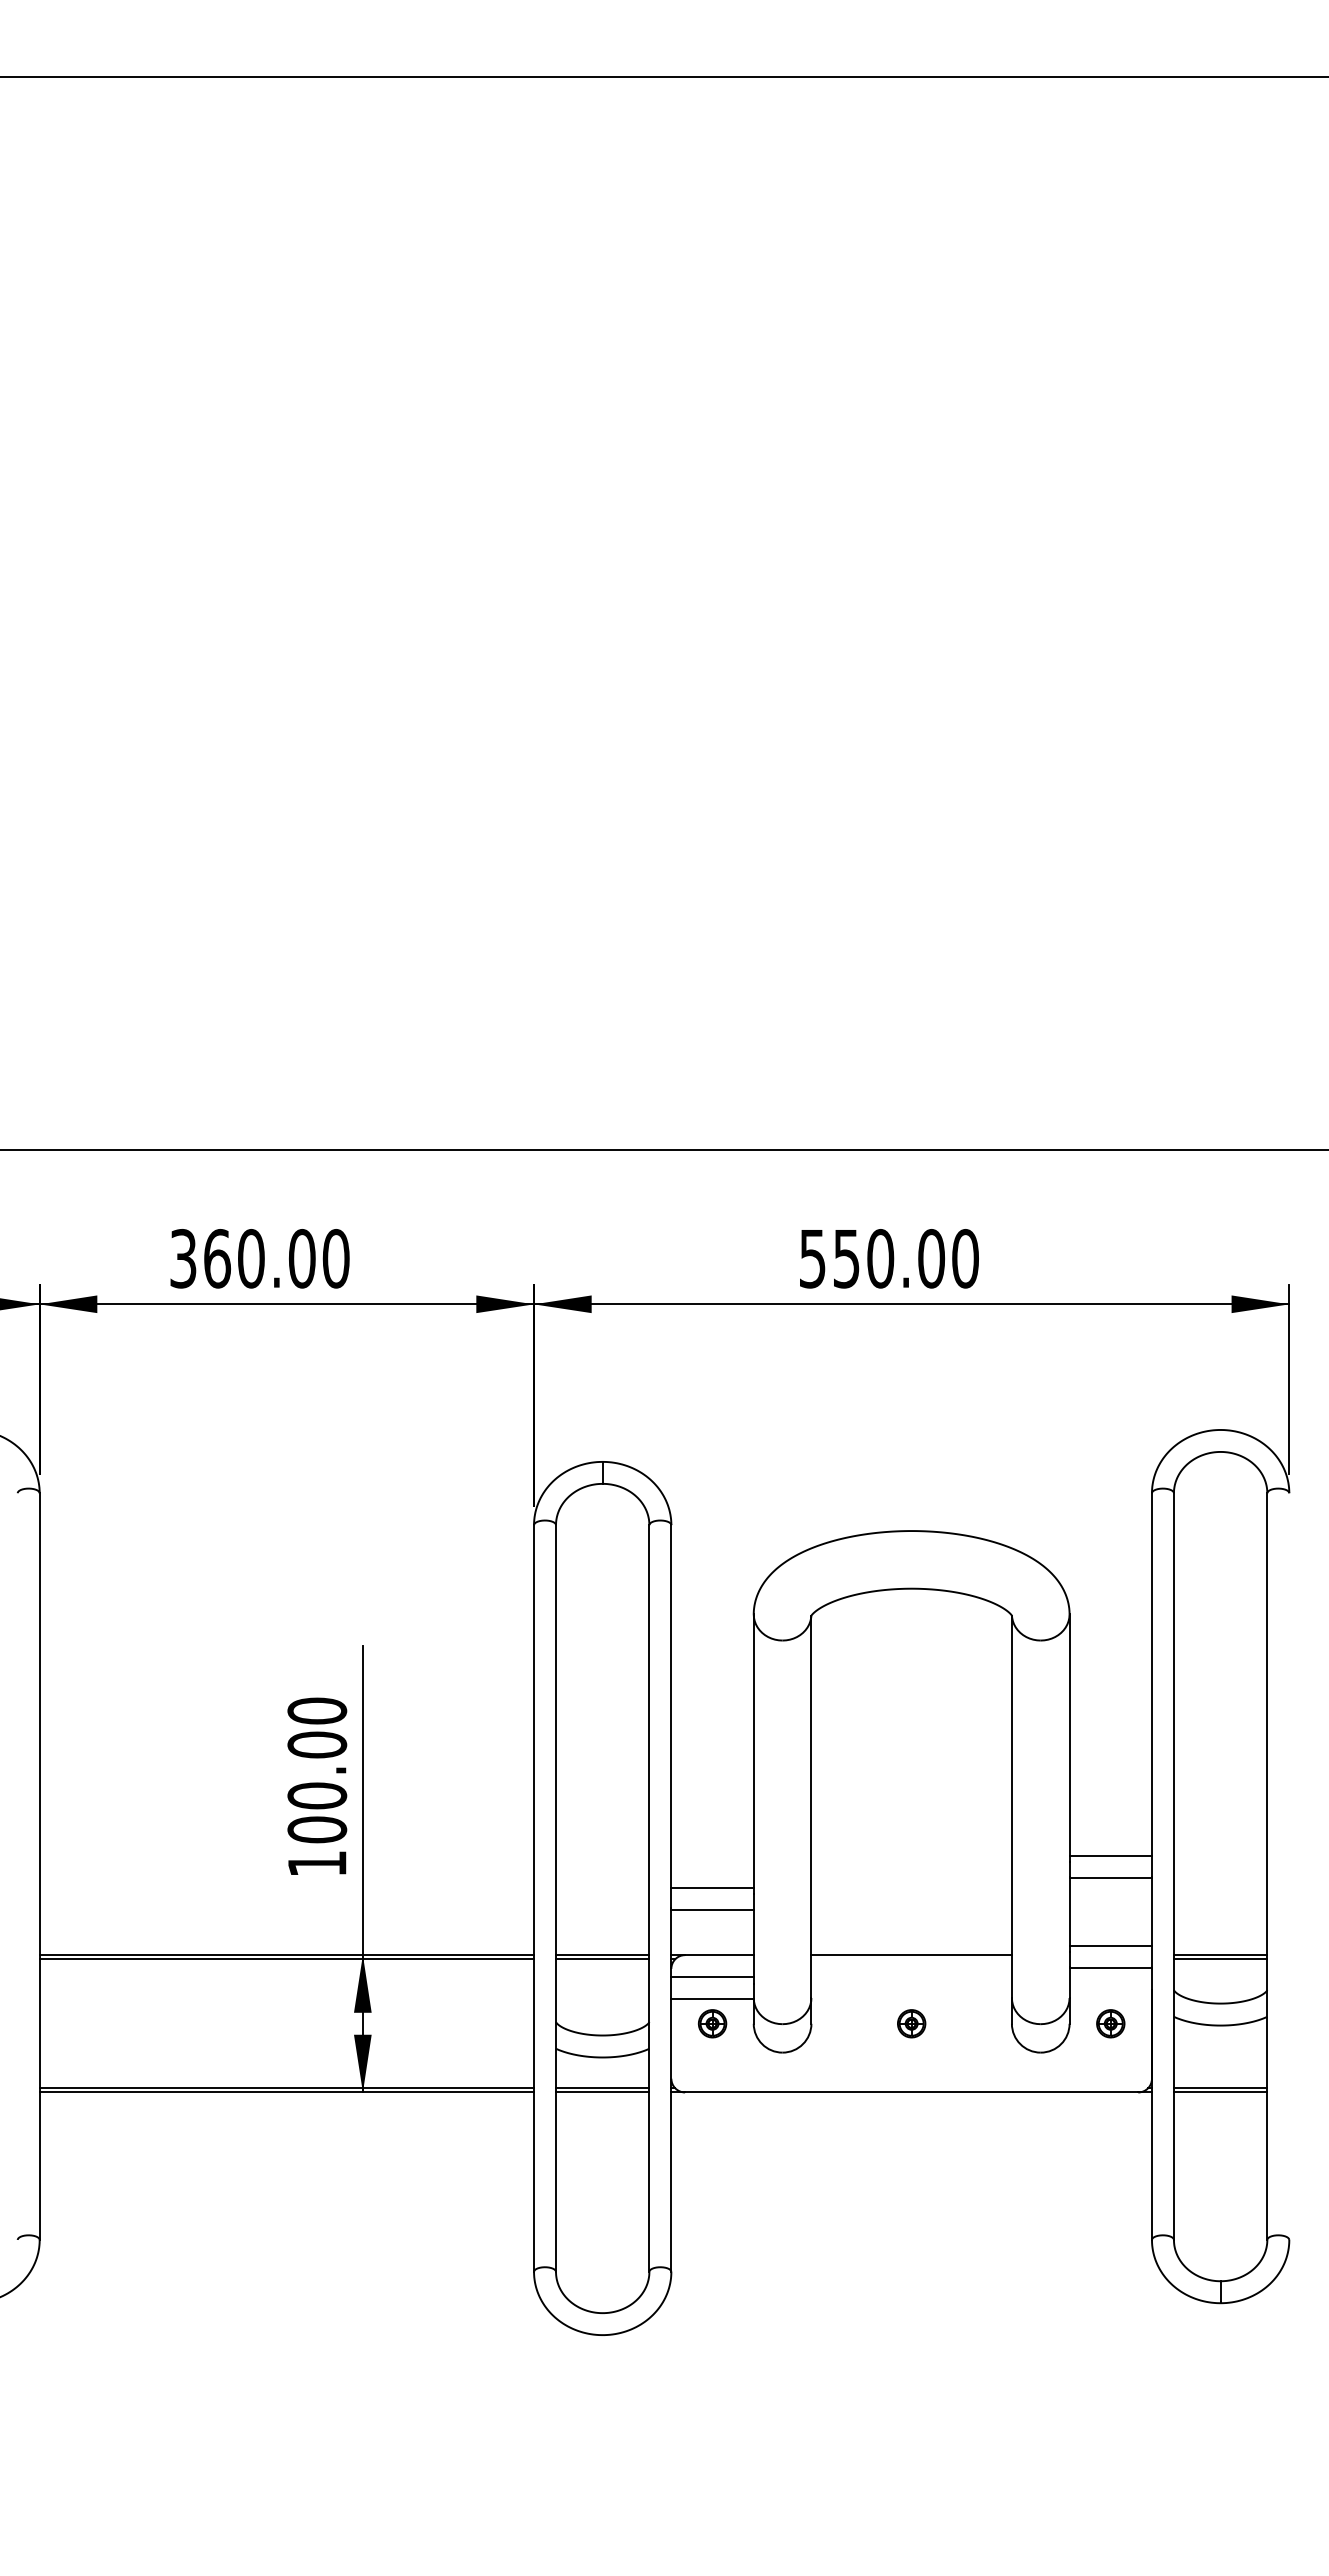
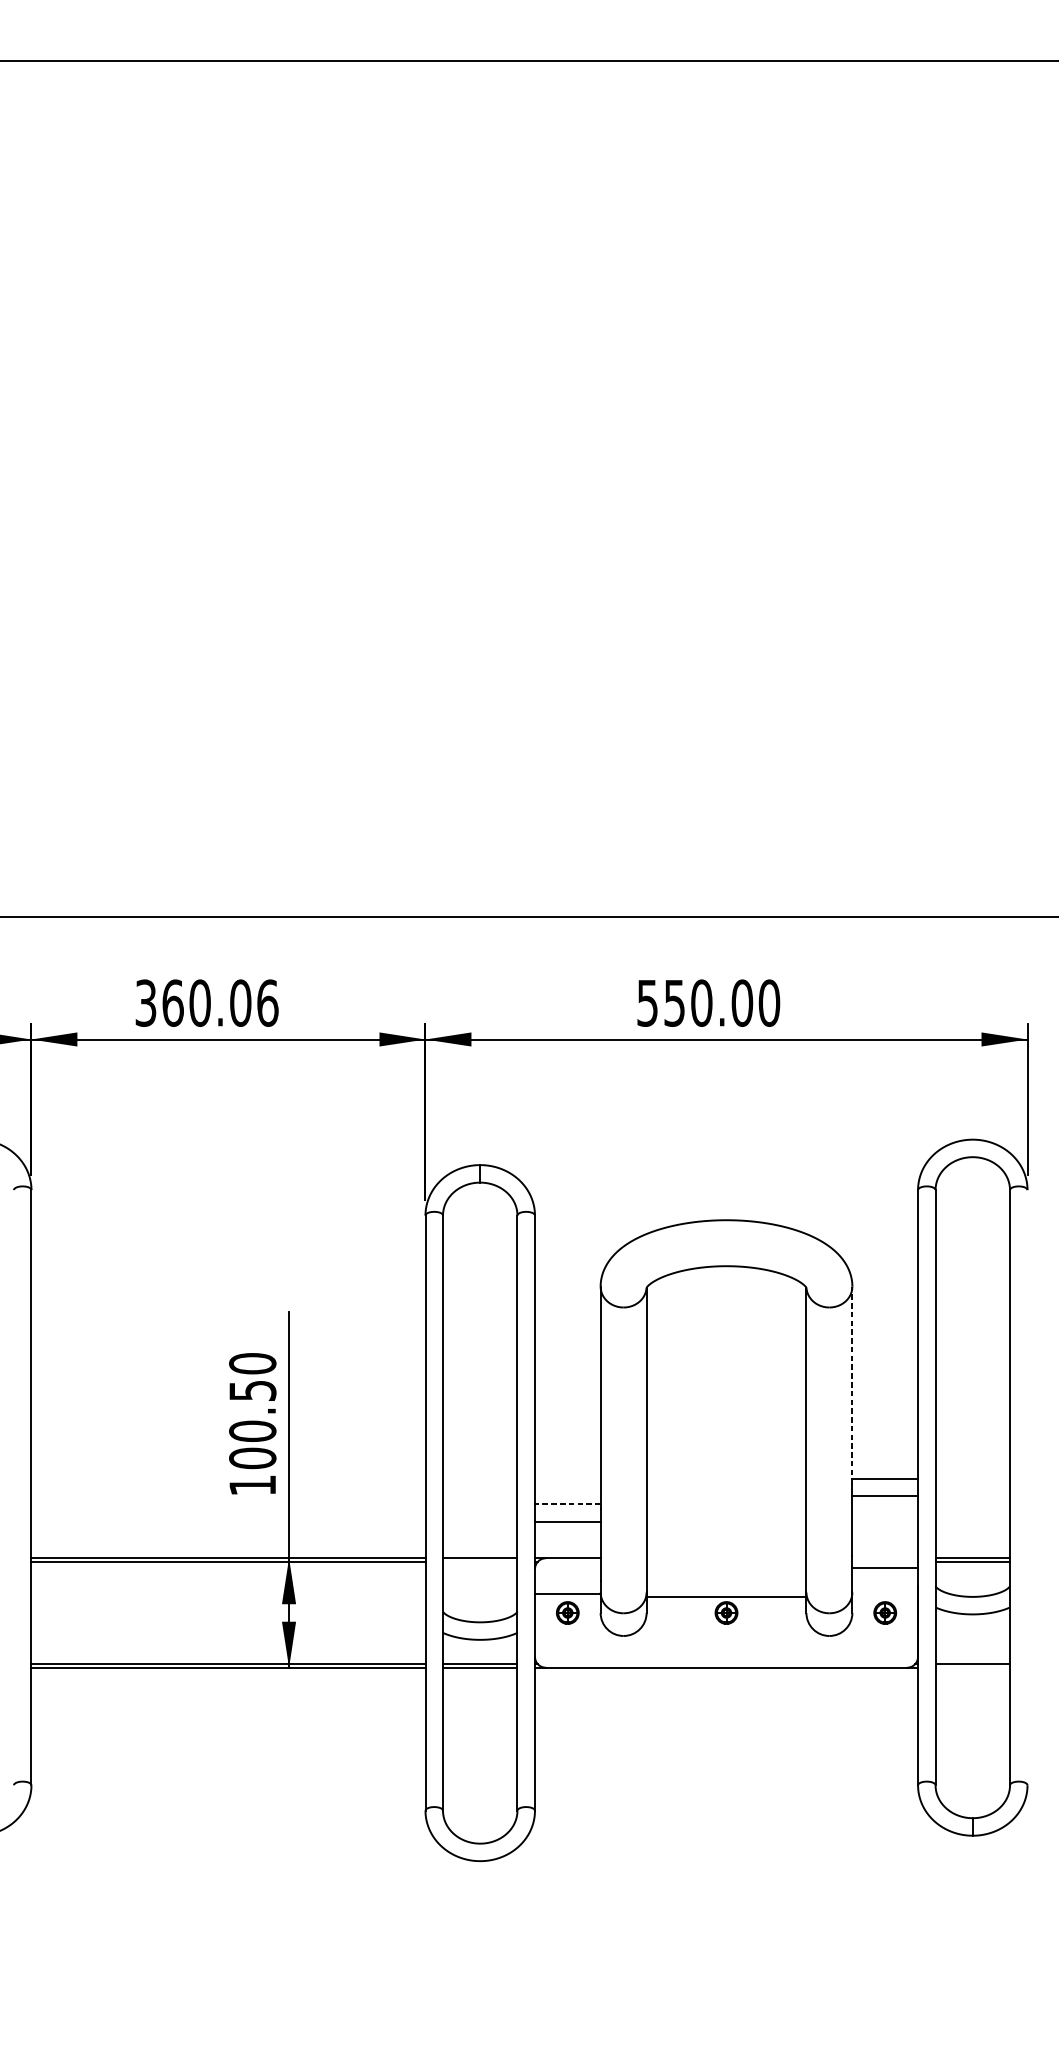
text: (335, 1258) -> (267, 1002), 360.00 -> 360.06
line: (1069, 1738) -> (852, 1385), solid -> dashed
text: (317, 1744) -> (252, 1390), 100.00 -> 100.50
line: (712, 1887) -> (567, 1504), solid -> dashed
line: (1110, 1945) -> (885, 1550), removed
line: (911, 1955) -> (726, 1597), moved
line: (602, 1959) -> (480, 1561), removed
line: (712, 1977) -> (567, 1576), removed
line: (1220, 2092) -> (972, 1667), removed

